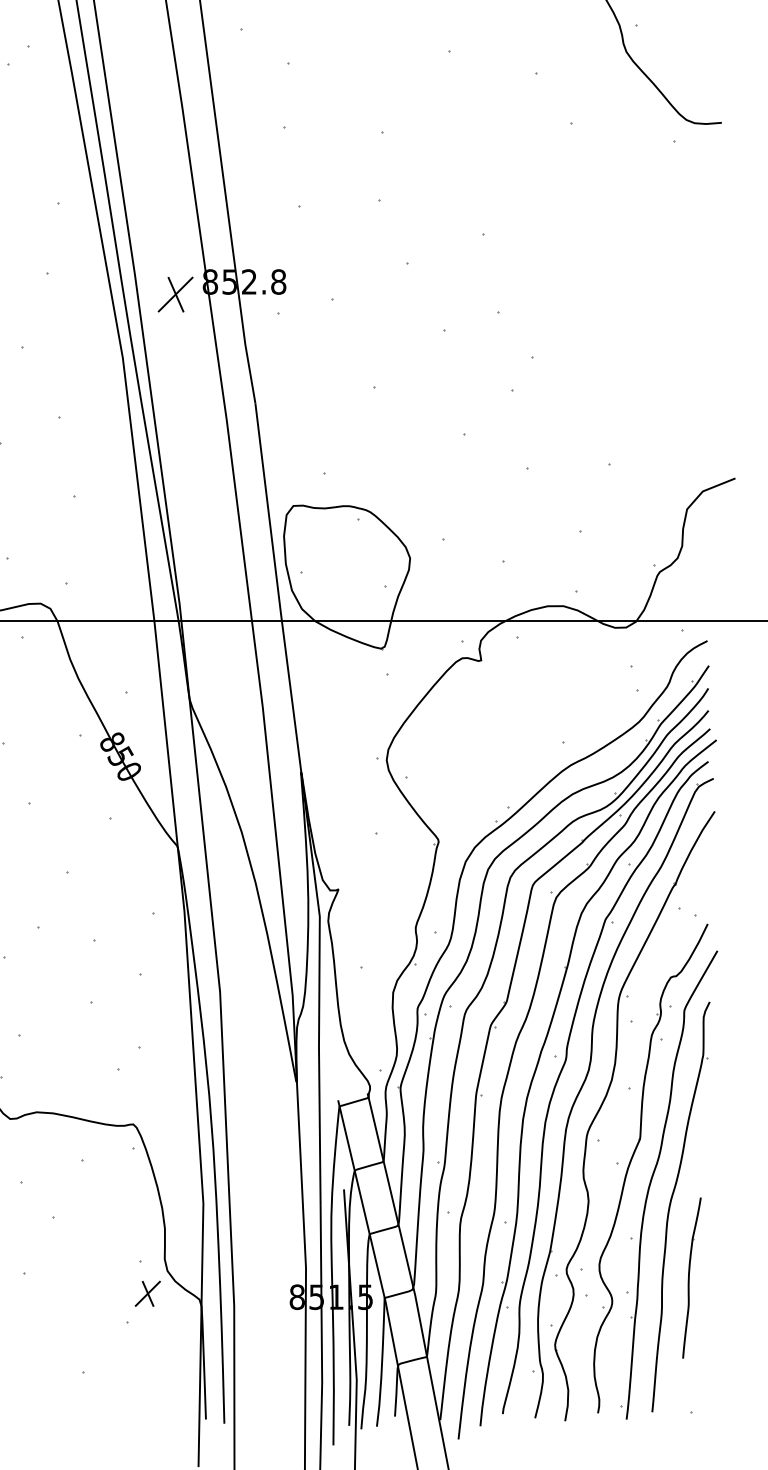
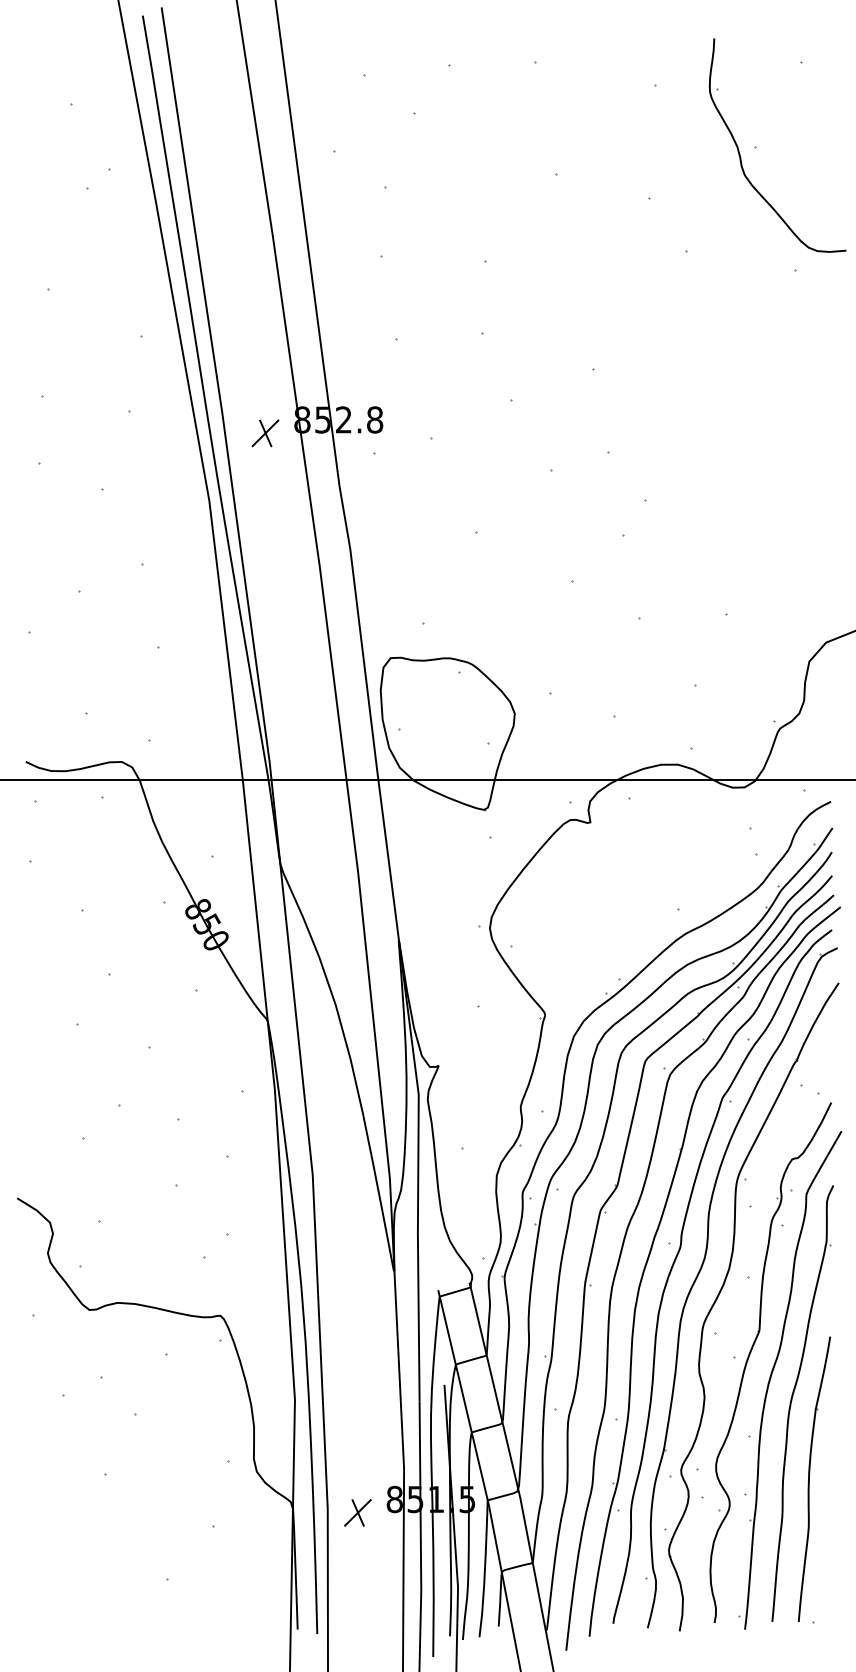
part: (175, 294) -> (265, 433), size x0.71
part: (691, 1277) -> (814, 1478), size x1.67
part: (147, 1293) -> (357, 1512), moved

